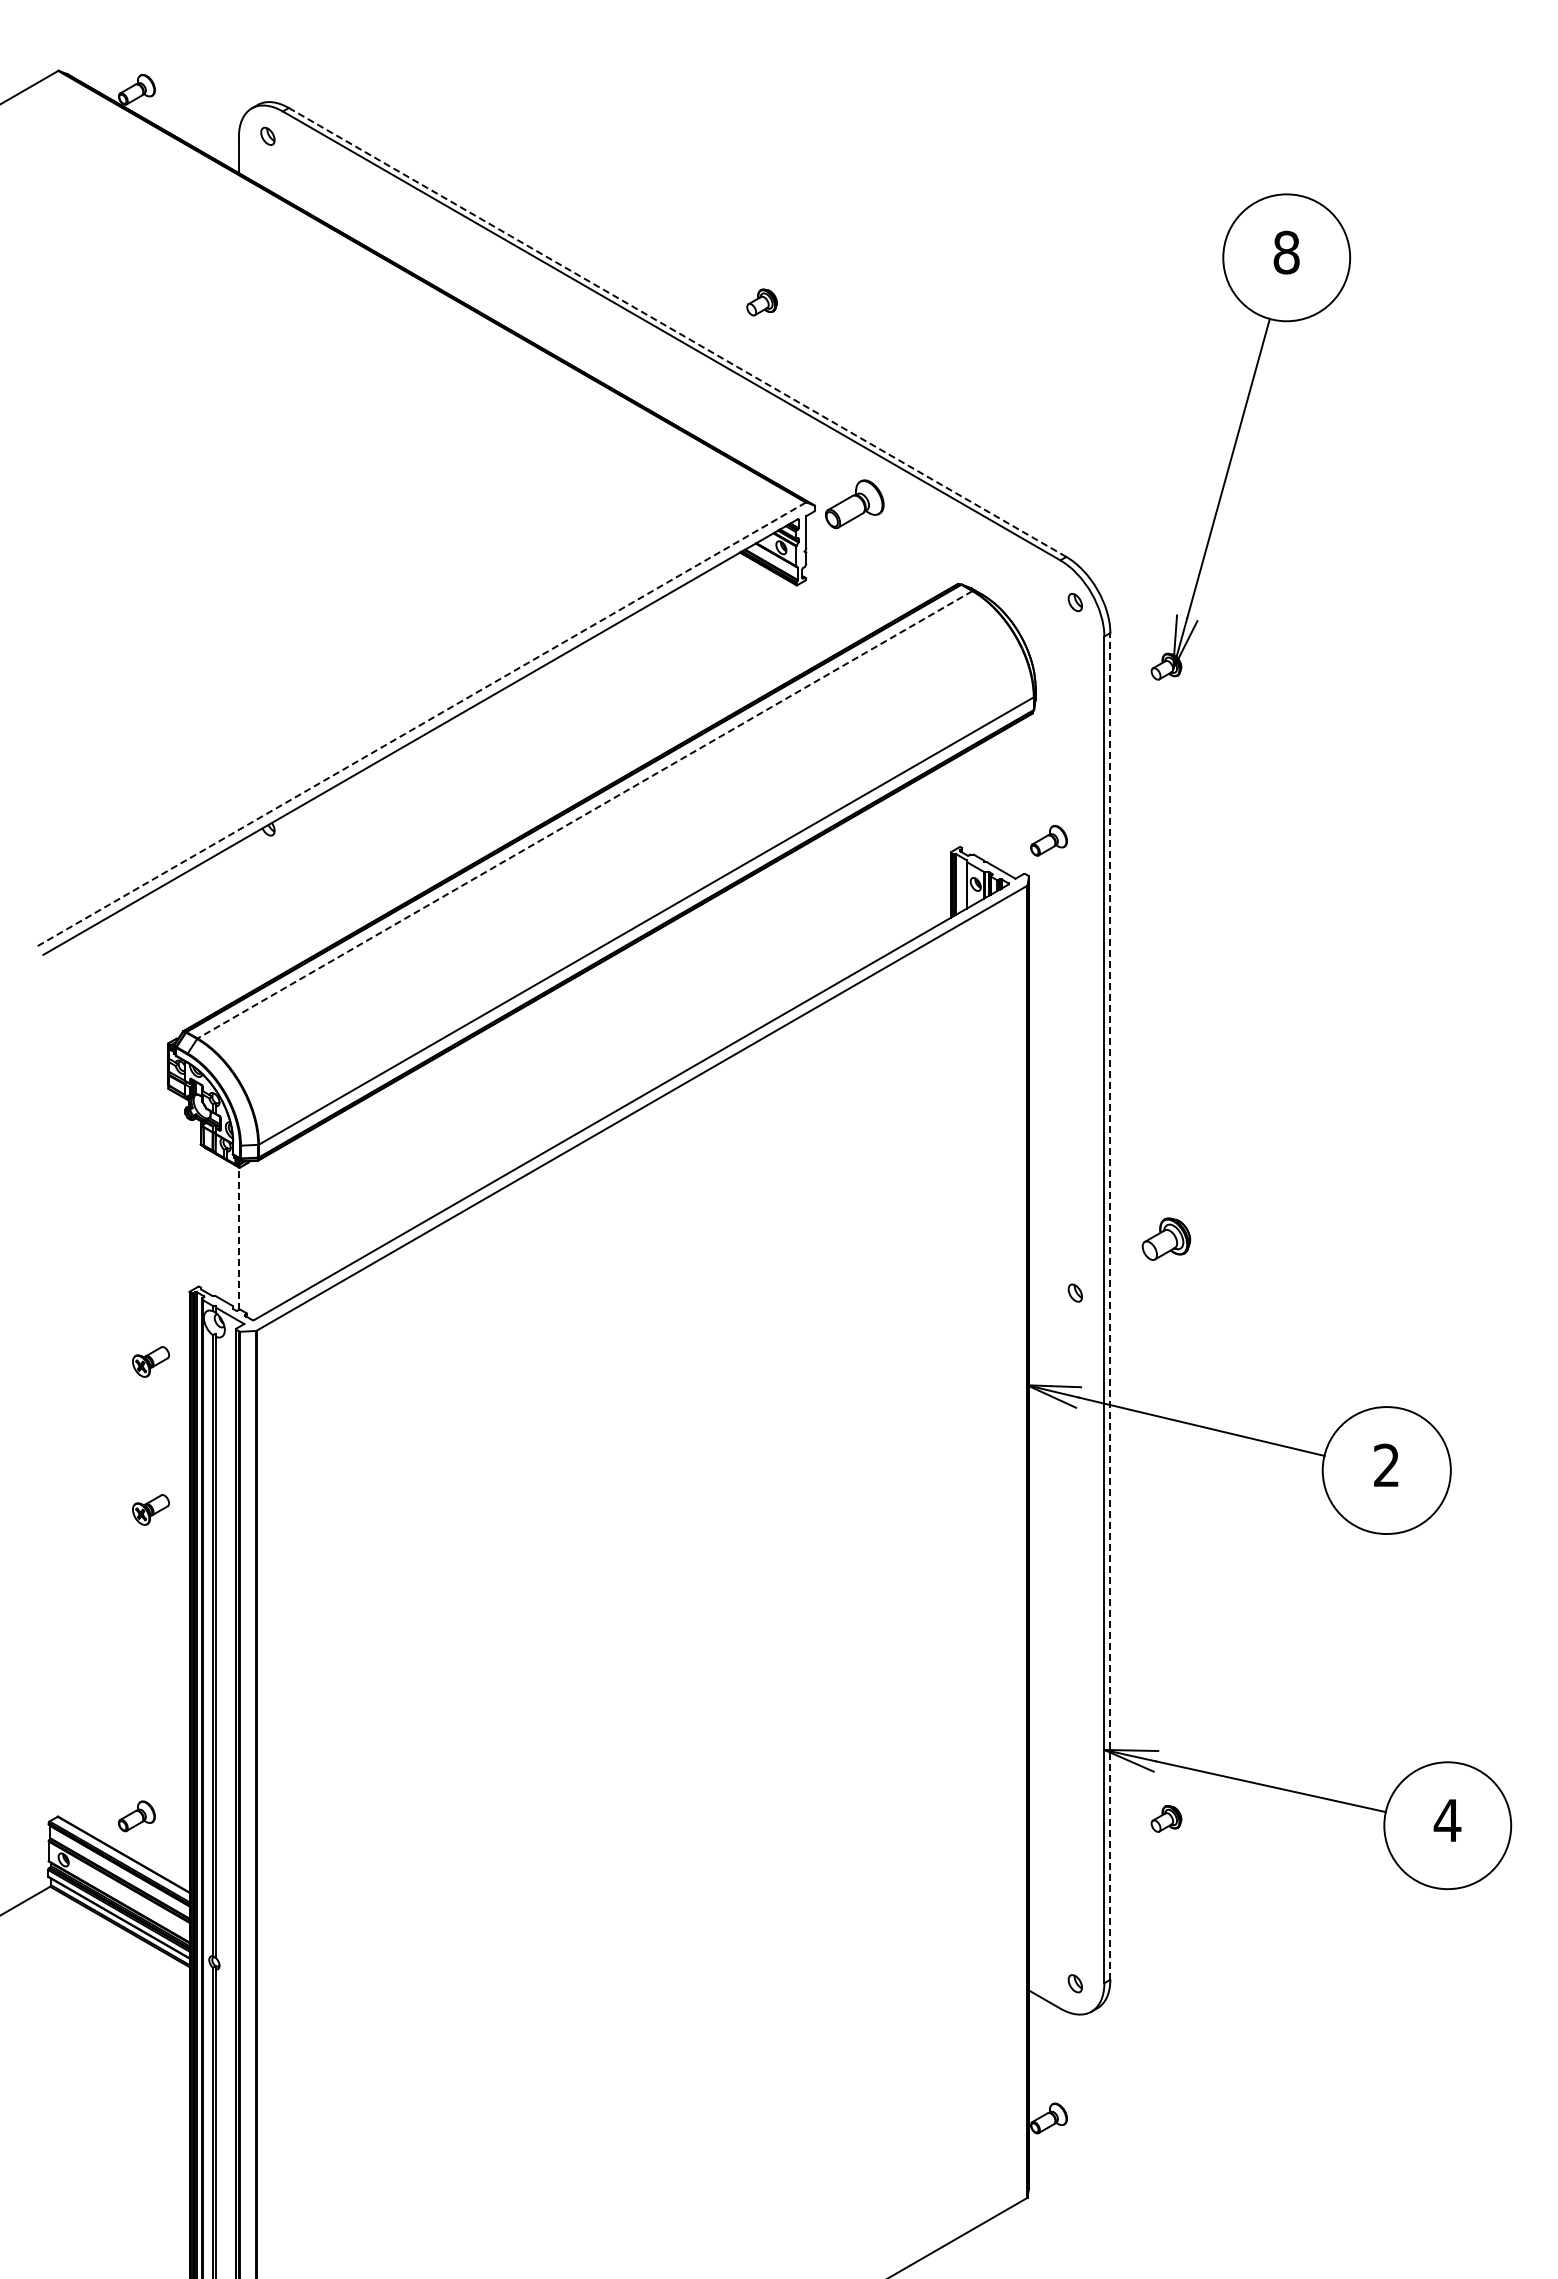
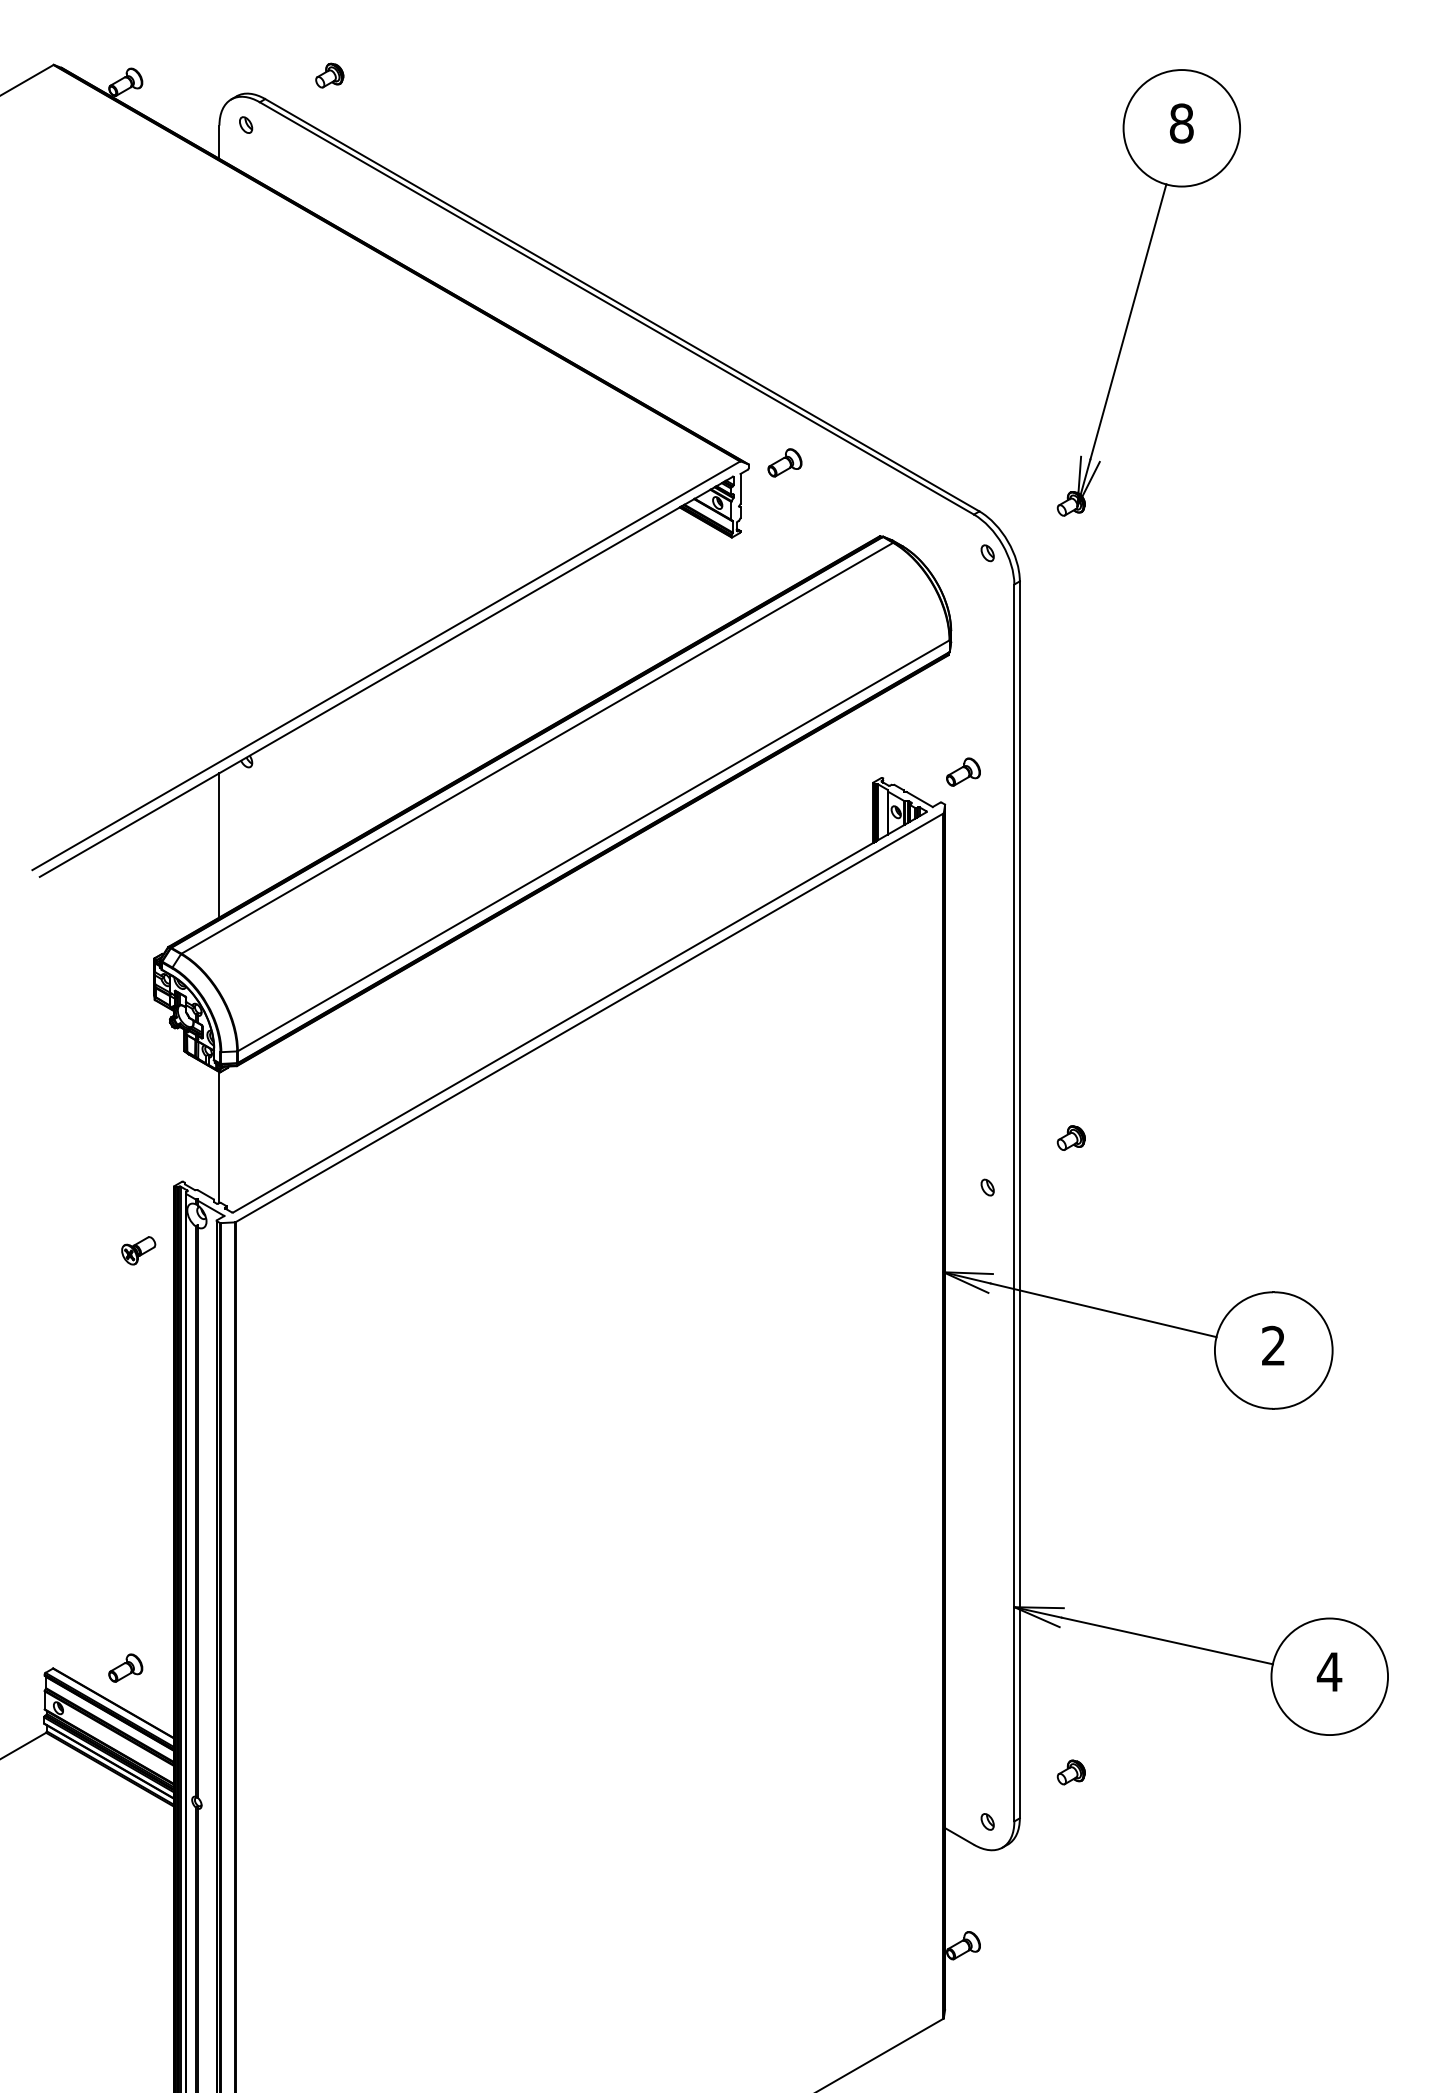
part: (761, 302) -> (329, 75), moved
line: (677, 332) -> (622, 305), dashed -> solid
part: (1239, 433) -> (1138, 289), moved
part: (854, 503) -> (784, 462), size x0.62
line: (420, 725) -> (386, 666), dashed -> solid
line: (584, 815) -> (536, 748), dashed -> solid
line: (238, 920) -> (219, 845), added
line: (238, 1238) -> (219, 1137), dashed -> solid
part: (1166, 1239) -> (1071, 1138), size x0.62
line: (1110, 1305) -> (1019, 1198), dashed -> solid
part: (150, 1509) -> (138, 1386), removed
part: (1166, 1818) -> (1071, 1772), moved

